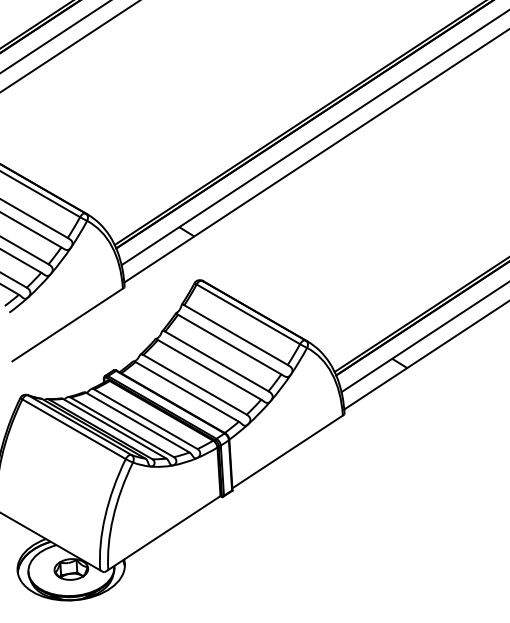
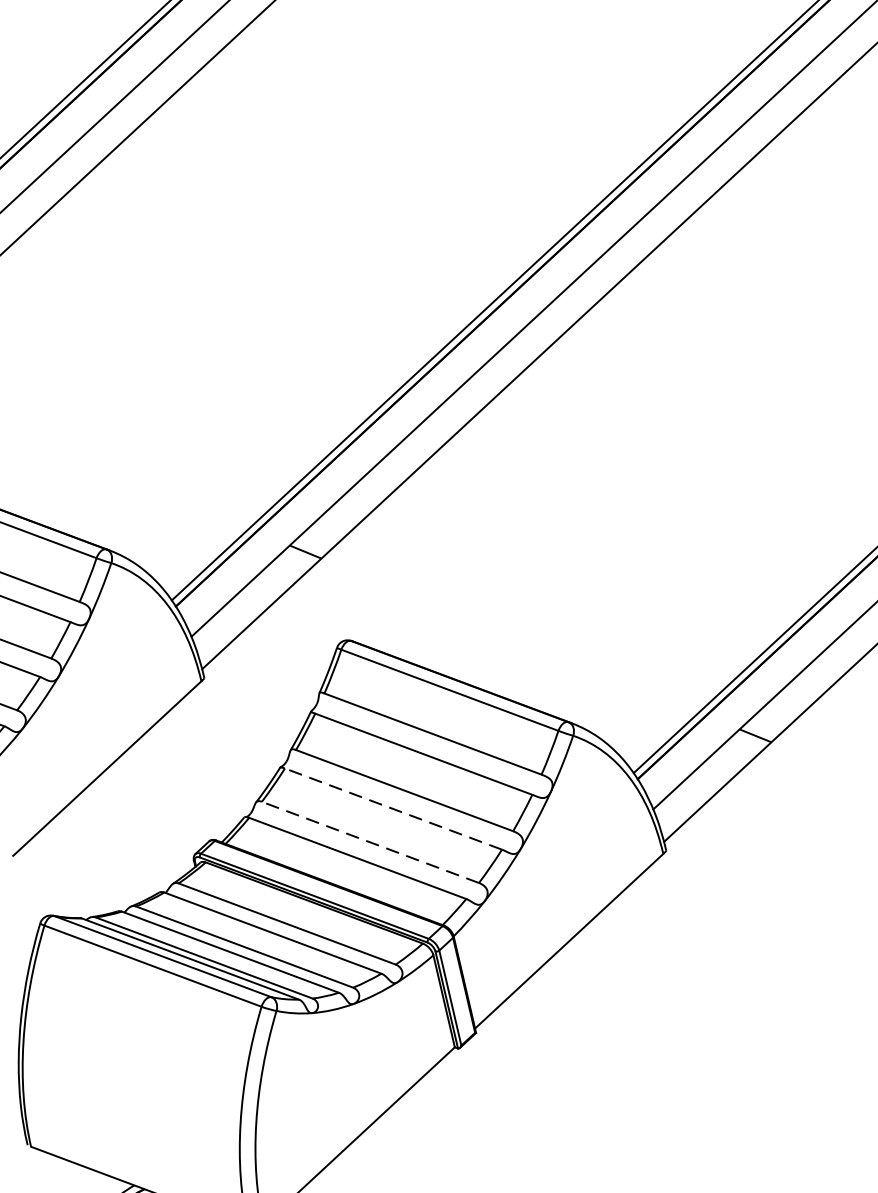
line: (209, 369) -> (393, 808), solid -> dashed
line: (195, 384) -> (371, 841), solid -> dashed

